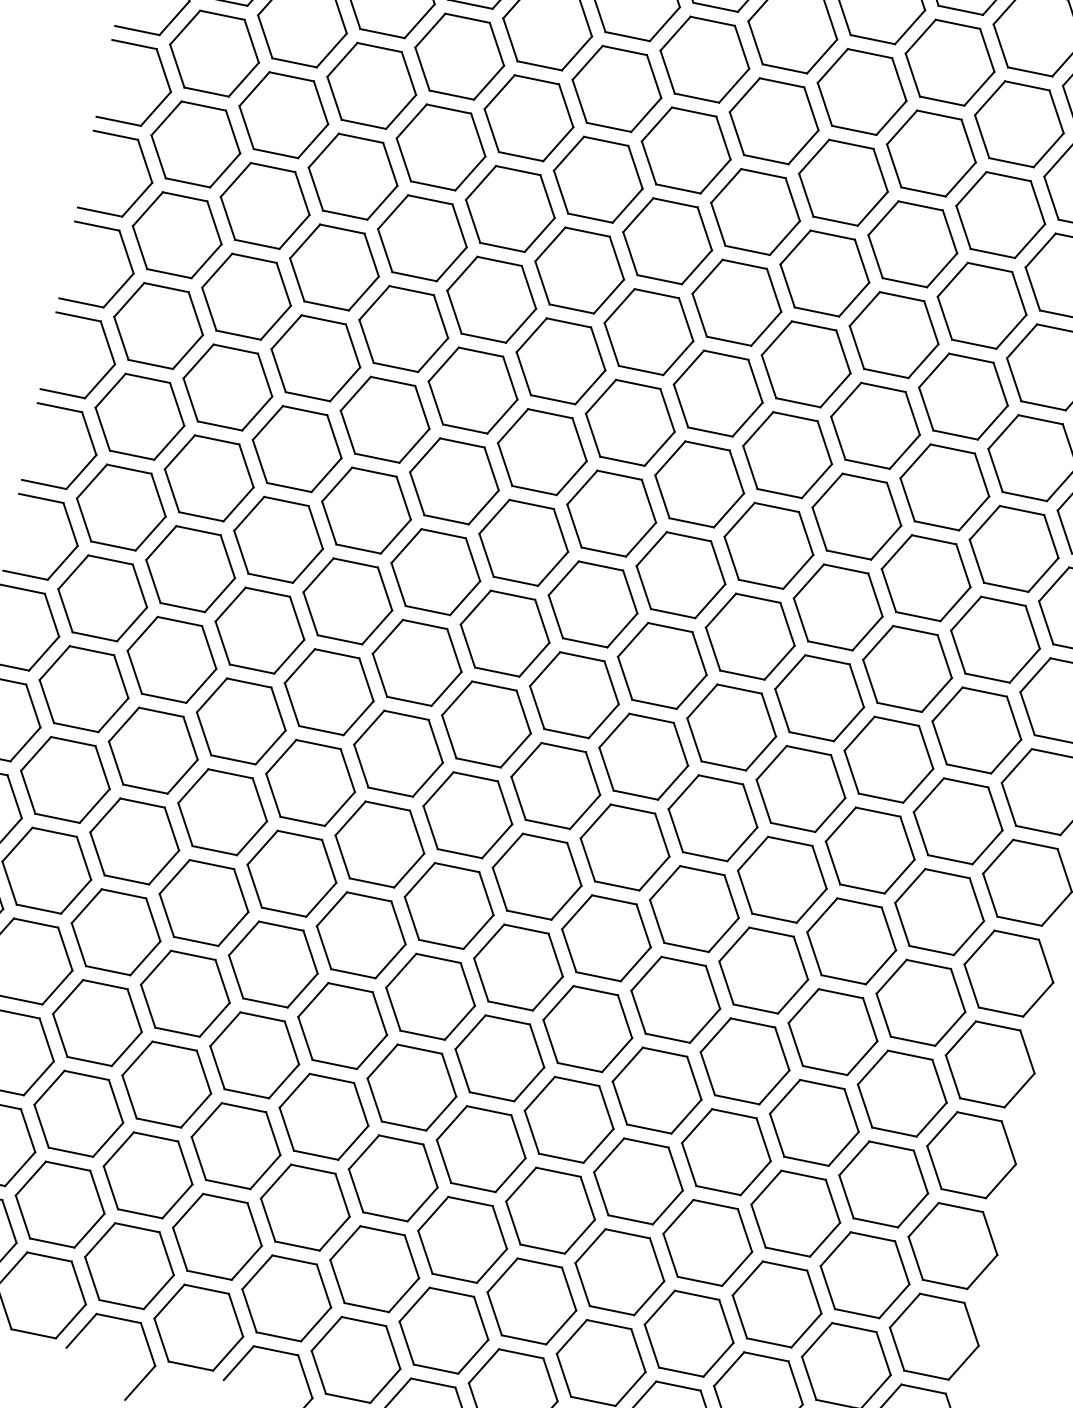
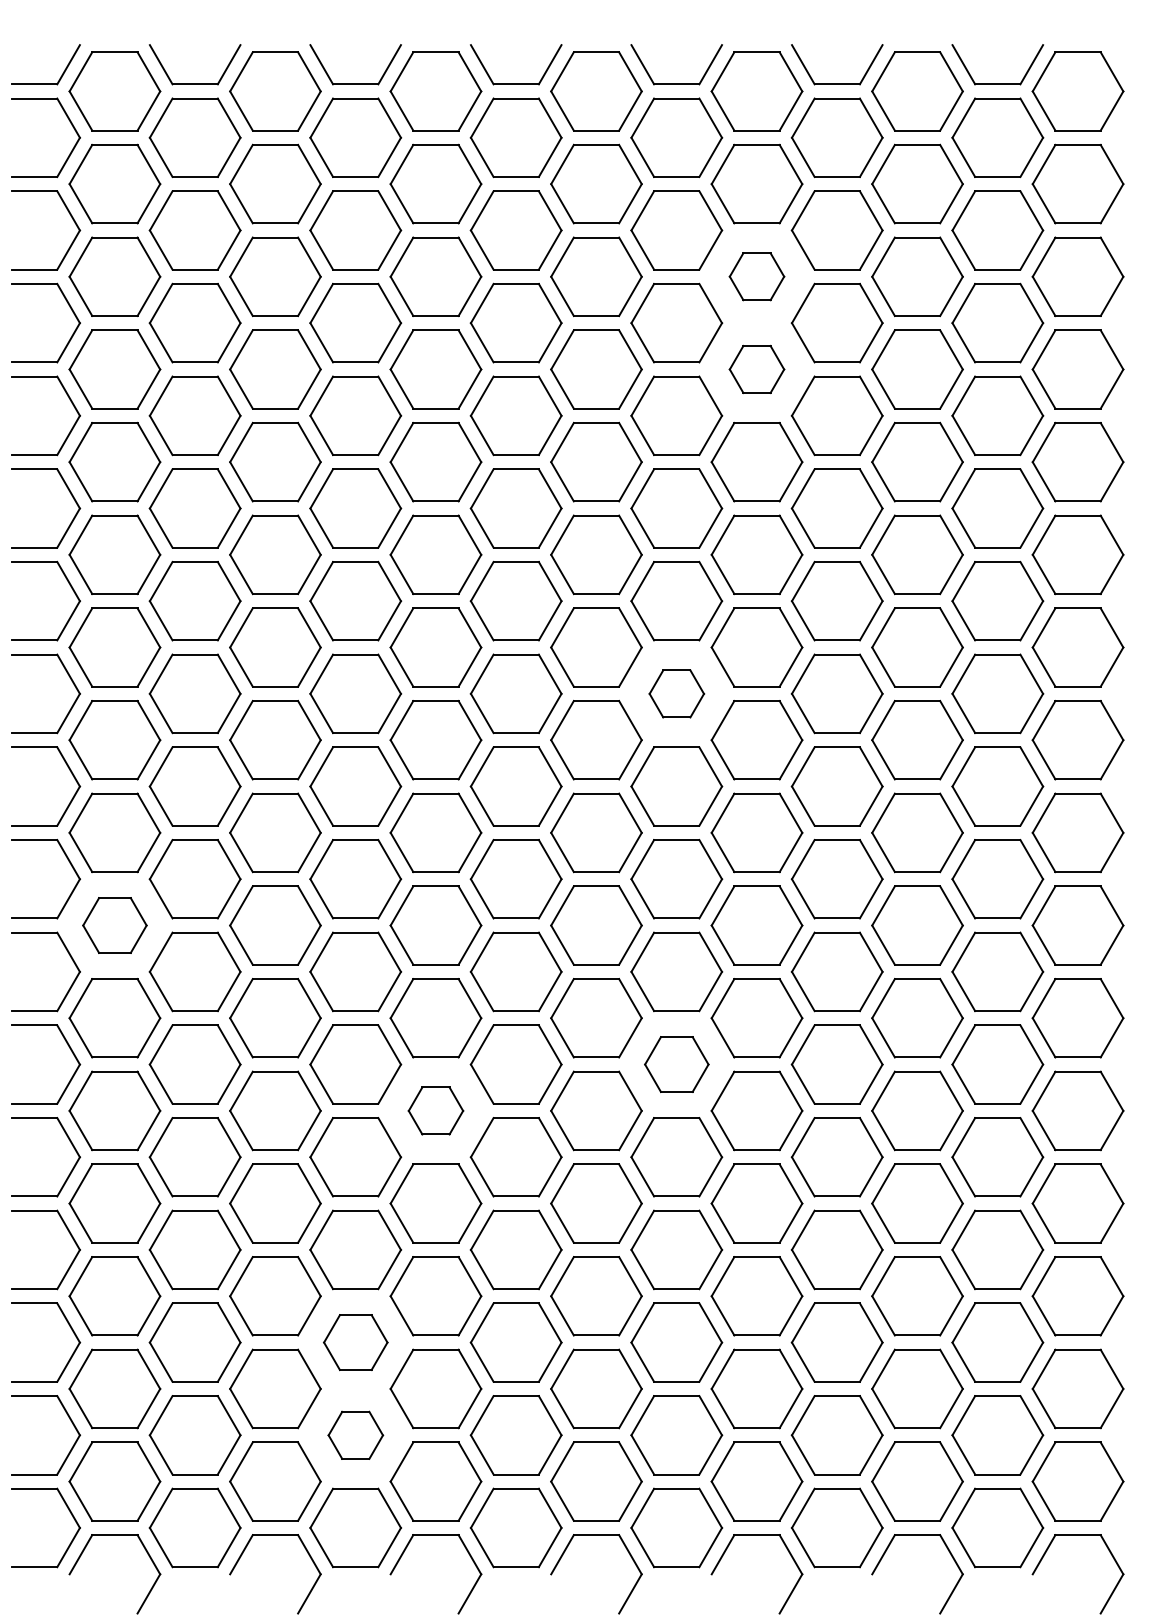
part: (843, 182) -> (756, 276), size x0.6
part: (824, 273) -> (756, 369), size x0.6
part: (680, 574) -> (676, 693), size x0.6
part: (83, 689) -> (114, 925), size x0.7
part: (360, 934) -> (435, 1110), size x0.6
part: (606, 938) -> (676, 1064), size x0.7
part: (235, 1145) -> (355, 1342), size x0.7
part: (217, 1237) -> (355, 1435), size x0.6

